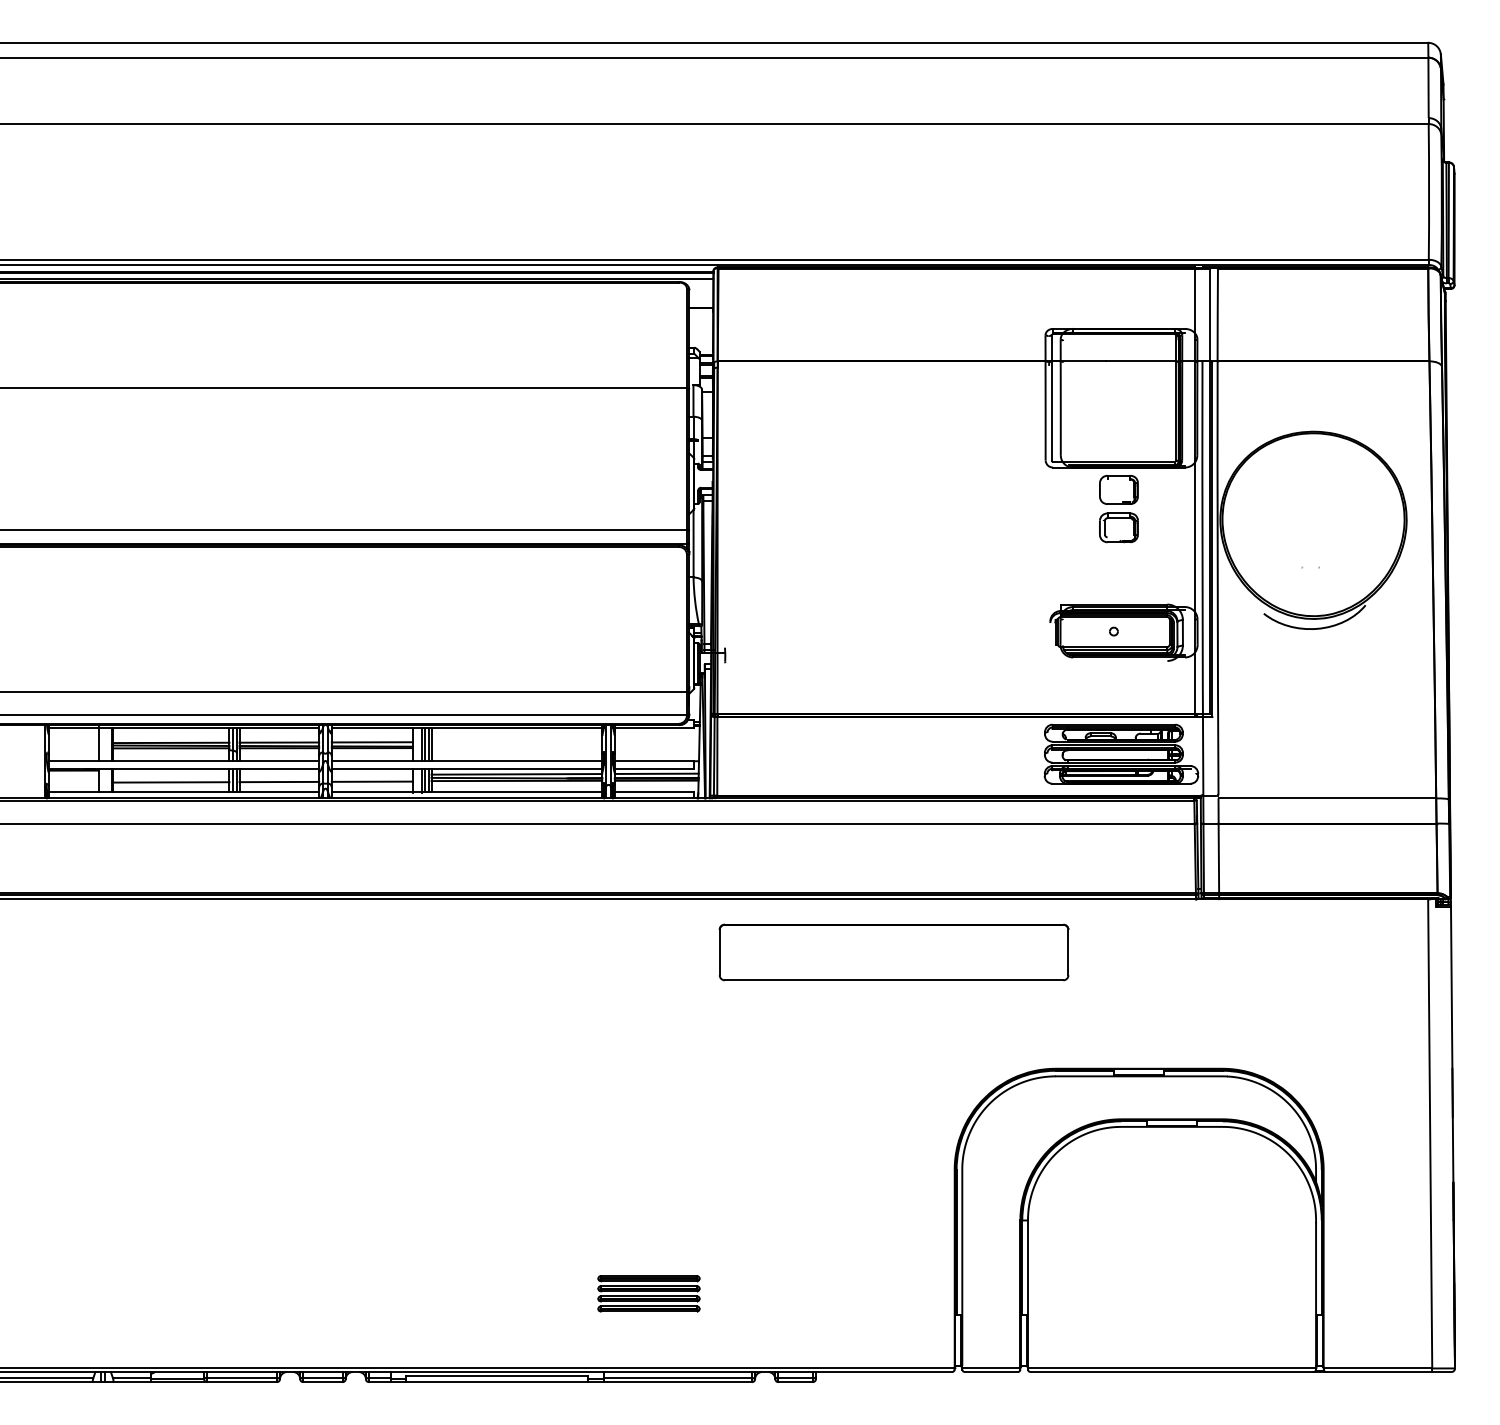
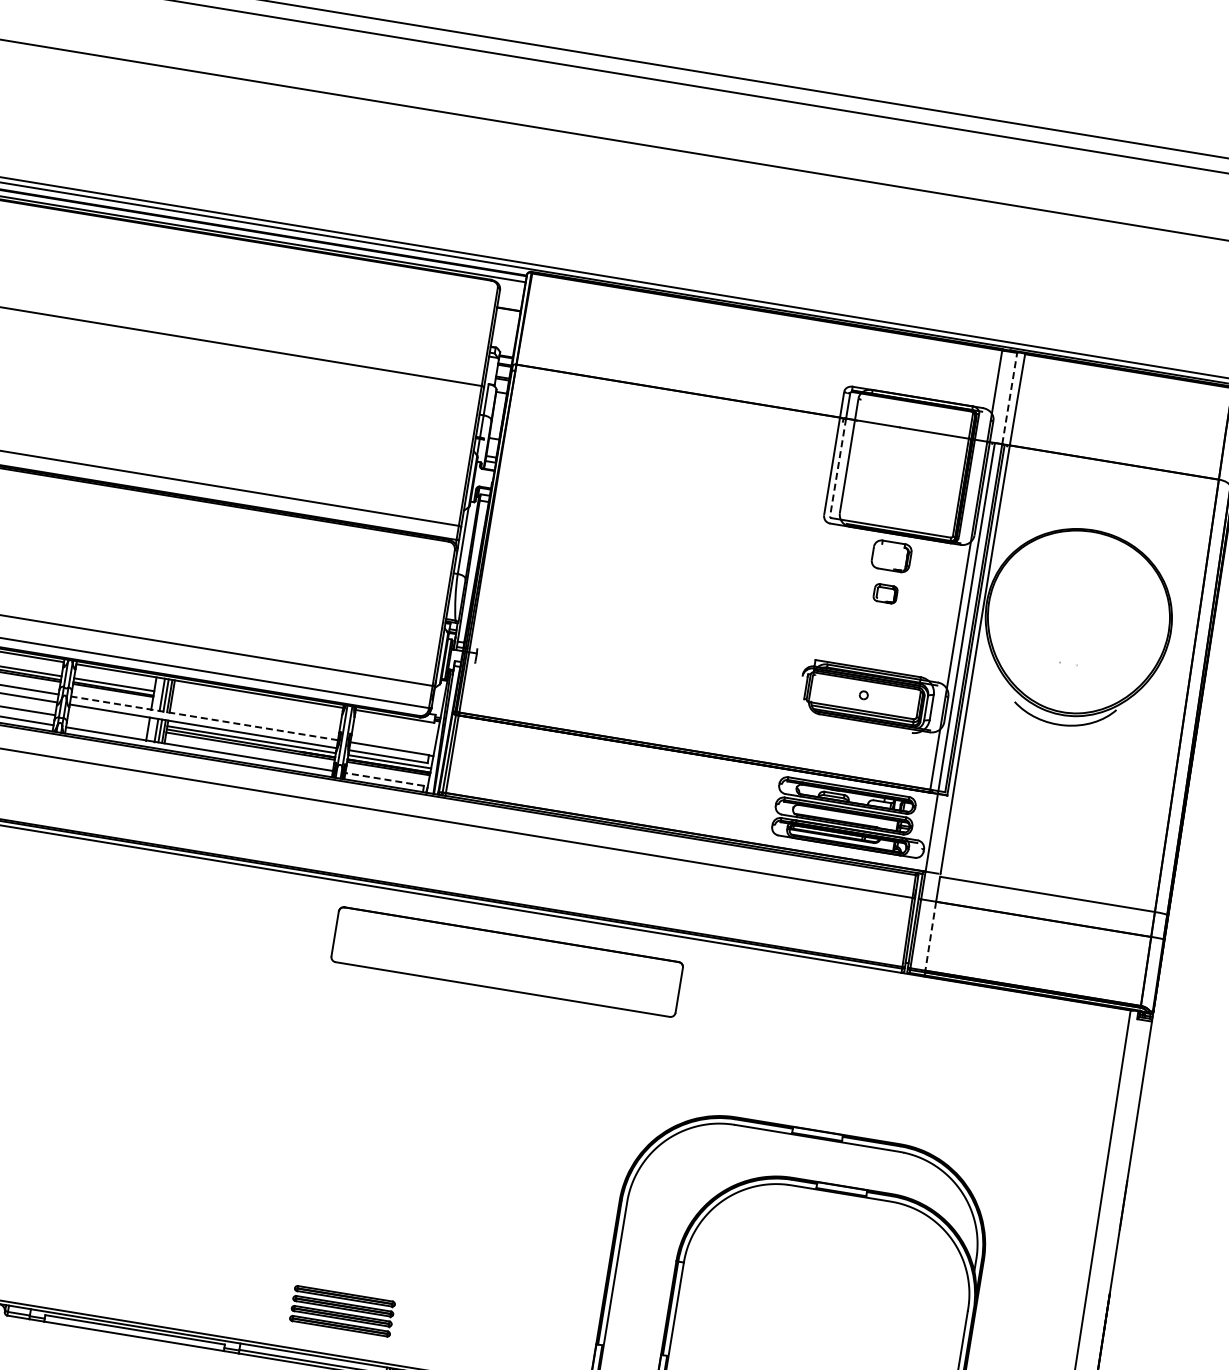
line: (1209, 314) -> (1009, 397), solid -> dashed
line: (1051, 410) -> (837, 467), solid -> dashed
part: (1118, 527) -> (885, 593), size x0.6
line: (466, 760) -> (204, 717), solid -> dashed
line: (372, 781) -> (107, 723), removed
line: (654, 792) -> (384, 779), solid -> dashed
line: (1218, 858) -> (930, 936), solid -> dashed
part: (893, 952) -> (506, 961), moved
part: (648, 1293) -> (342, 1310), moved

